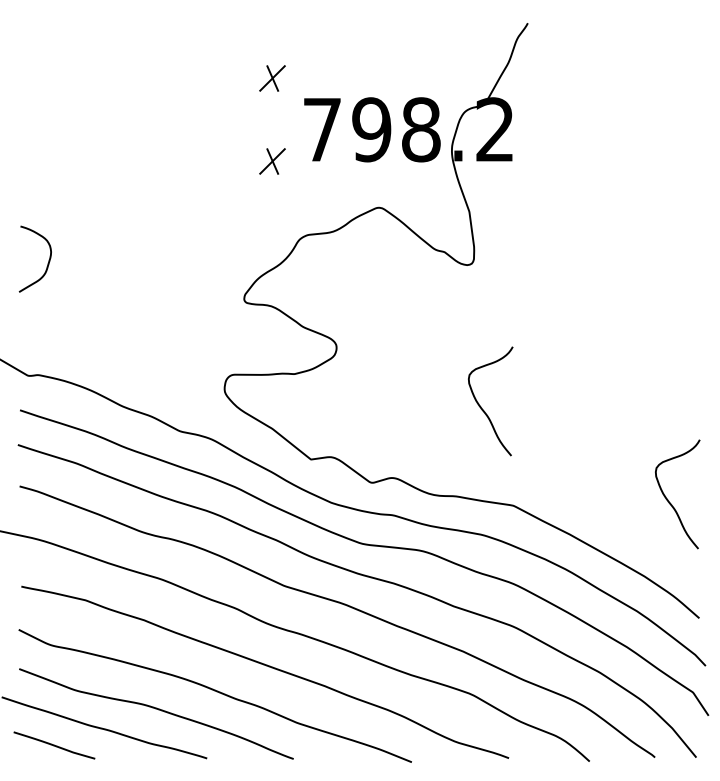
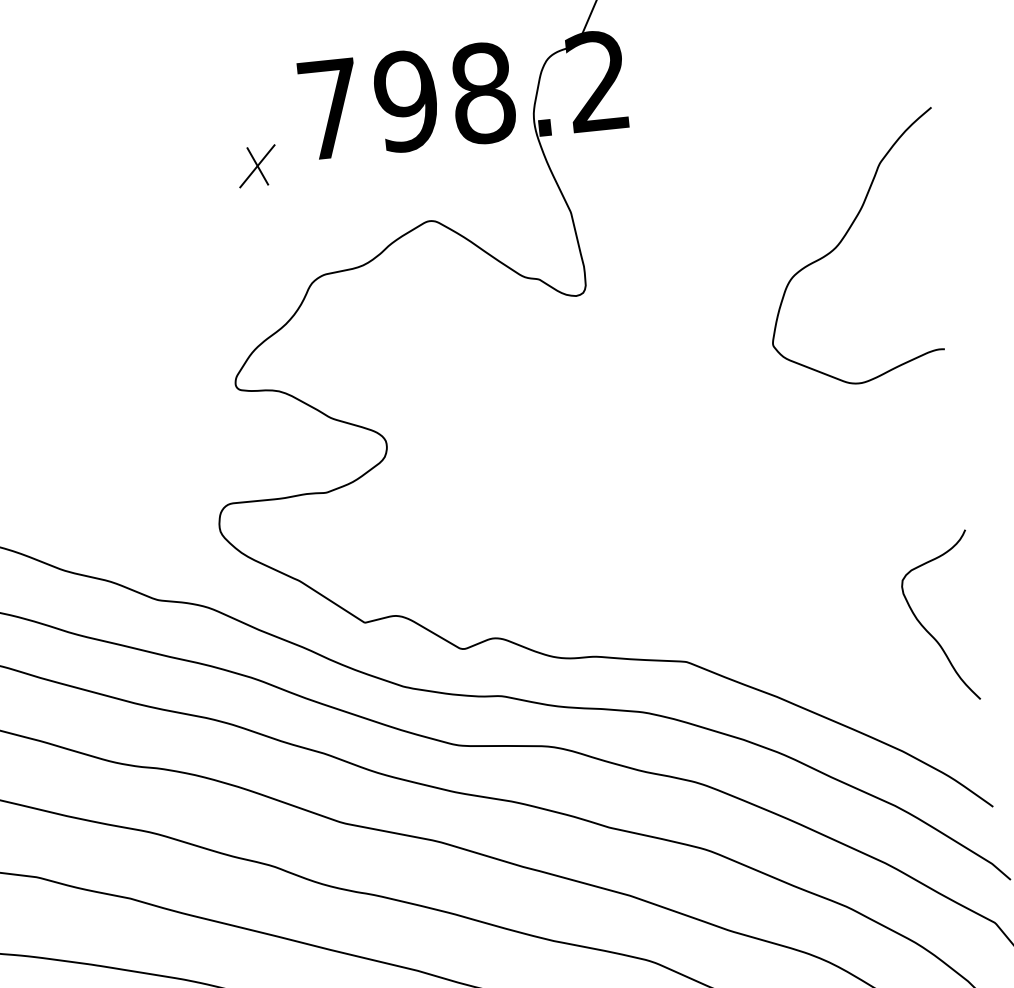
part: (272, 78) -> (244, 37), removed
curve: (641, 247) -> (843, 240), added
curve: (481, 406) -> (621, 513), removed

